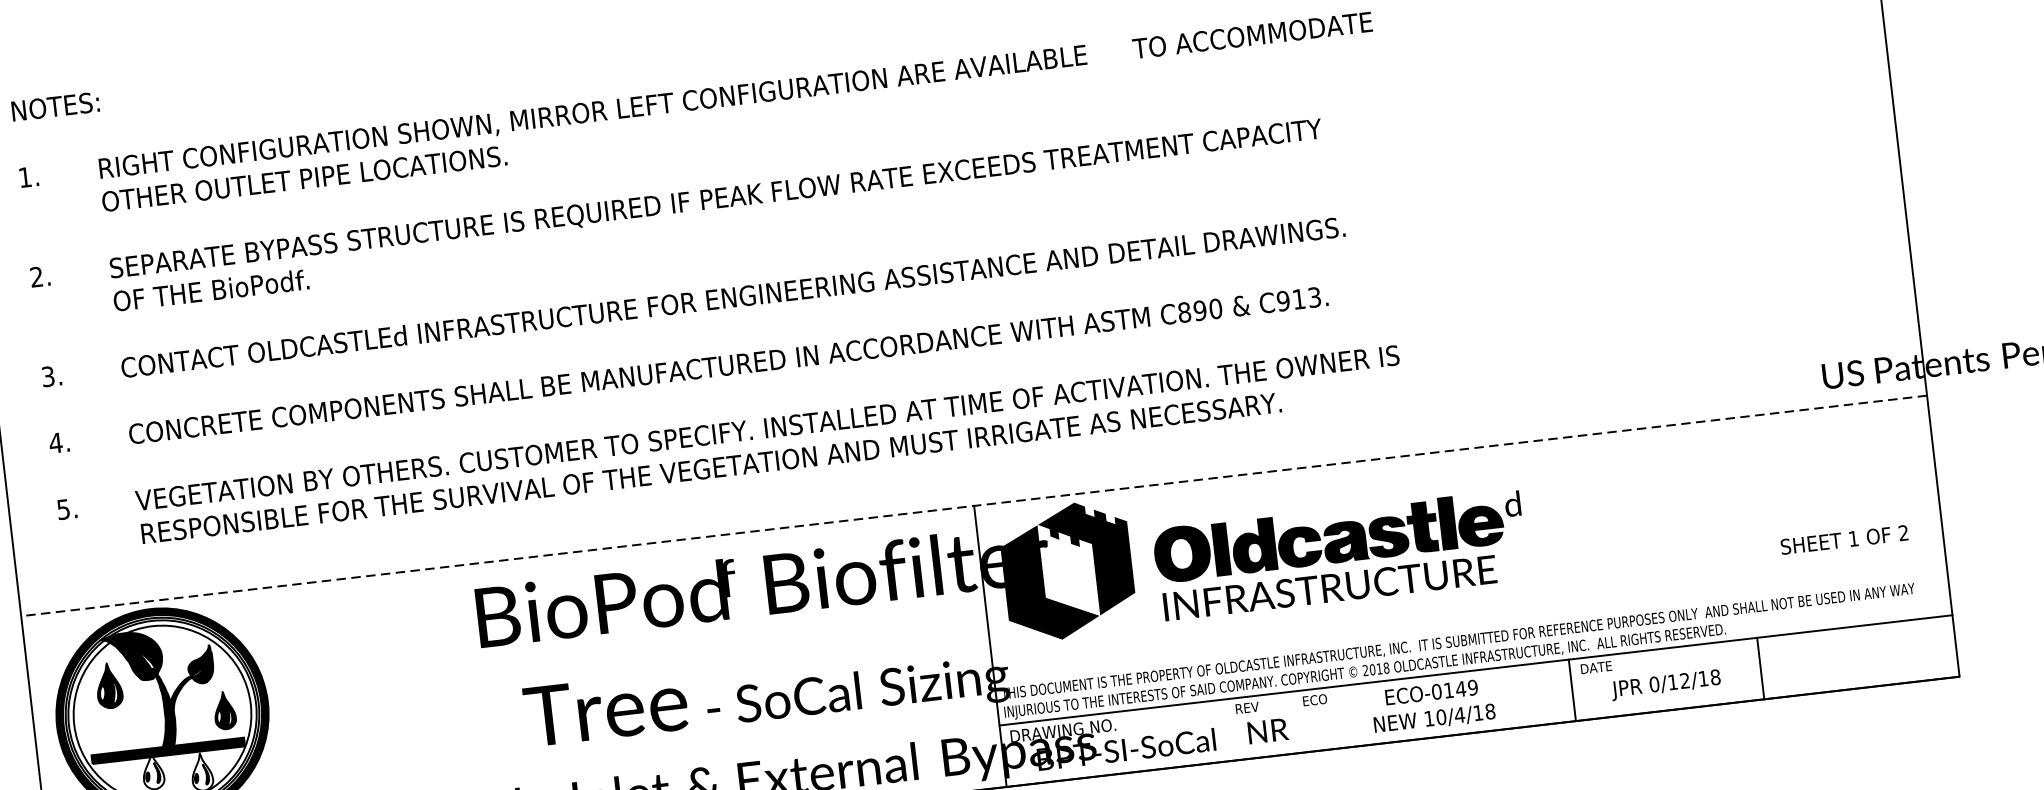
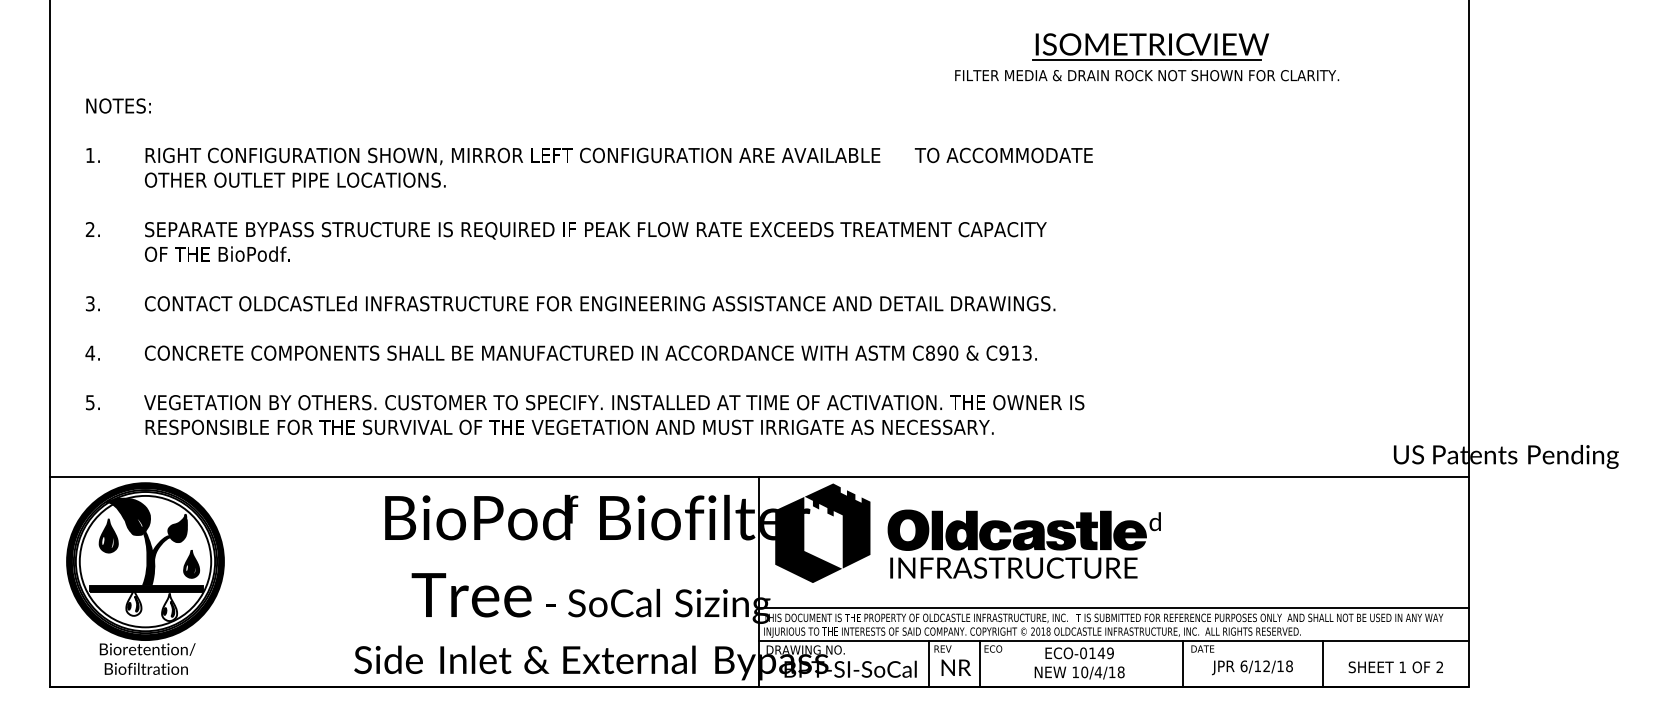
line: (972, 506) -> (758, 477), dashed -> solid
text: (1843, 540) -> (1395, 667), moved
line: (1469, 625) -> (1113, 607), added
text: (1653, 683) -> (1243, 665), 0/12/18 -> 6/12/18
line: (1298, 721) -> (979, 663), added
line: (1231, 729) -> (929, 663), added

